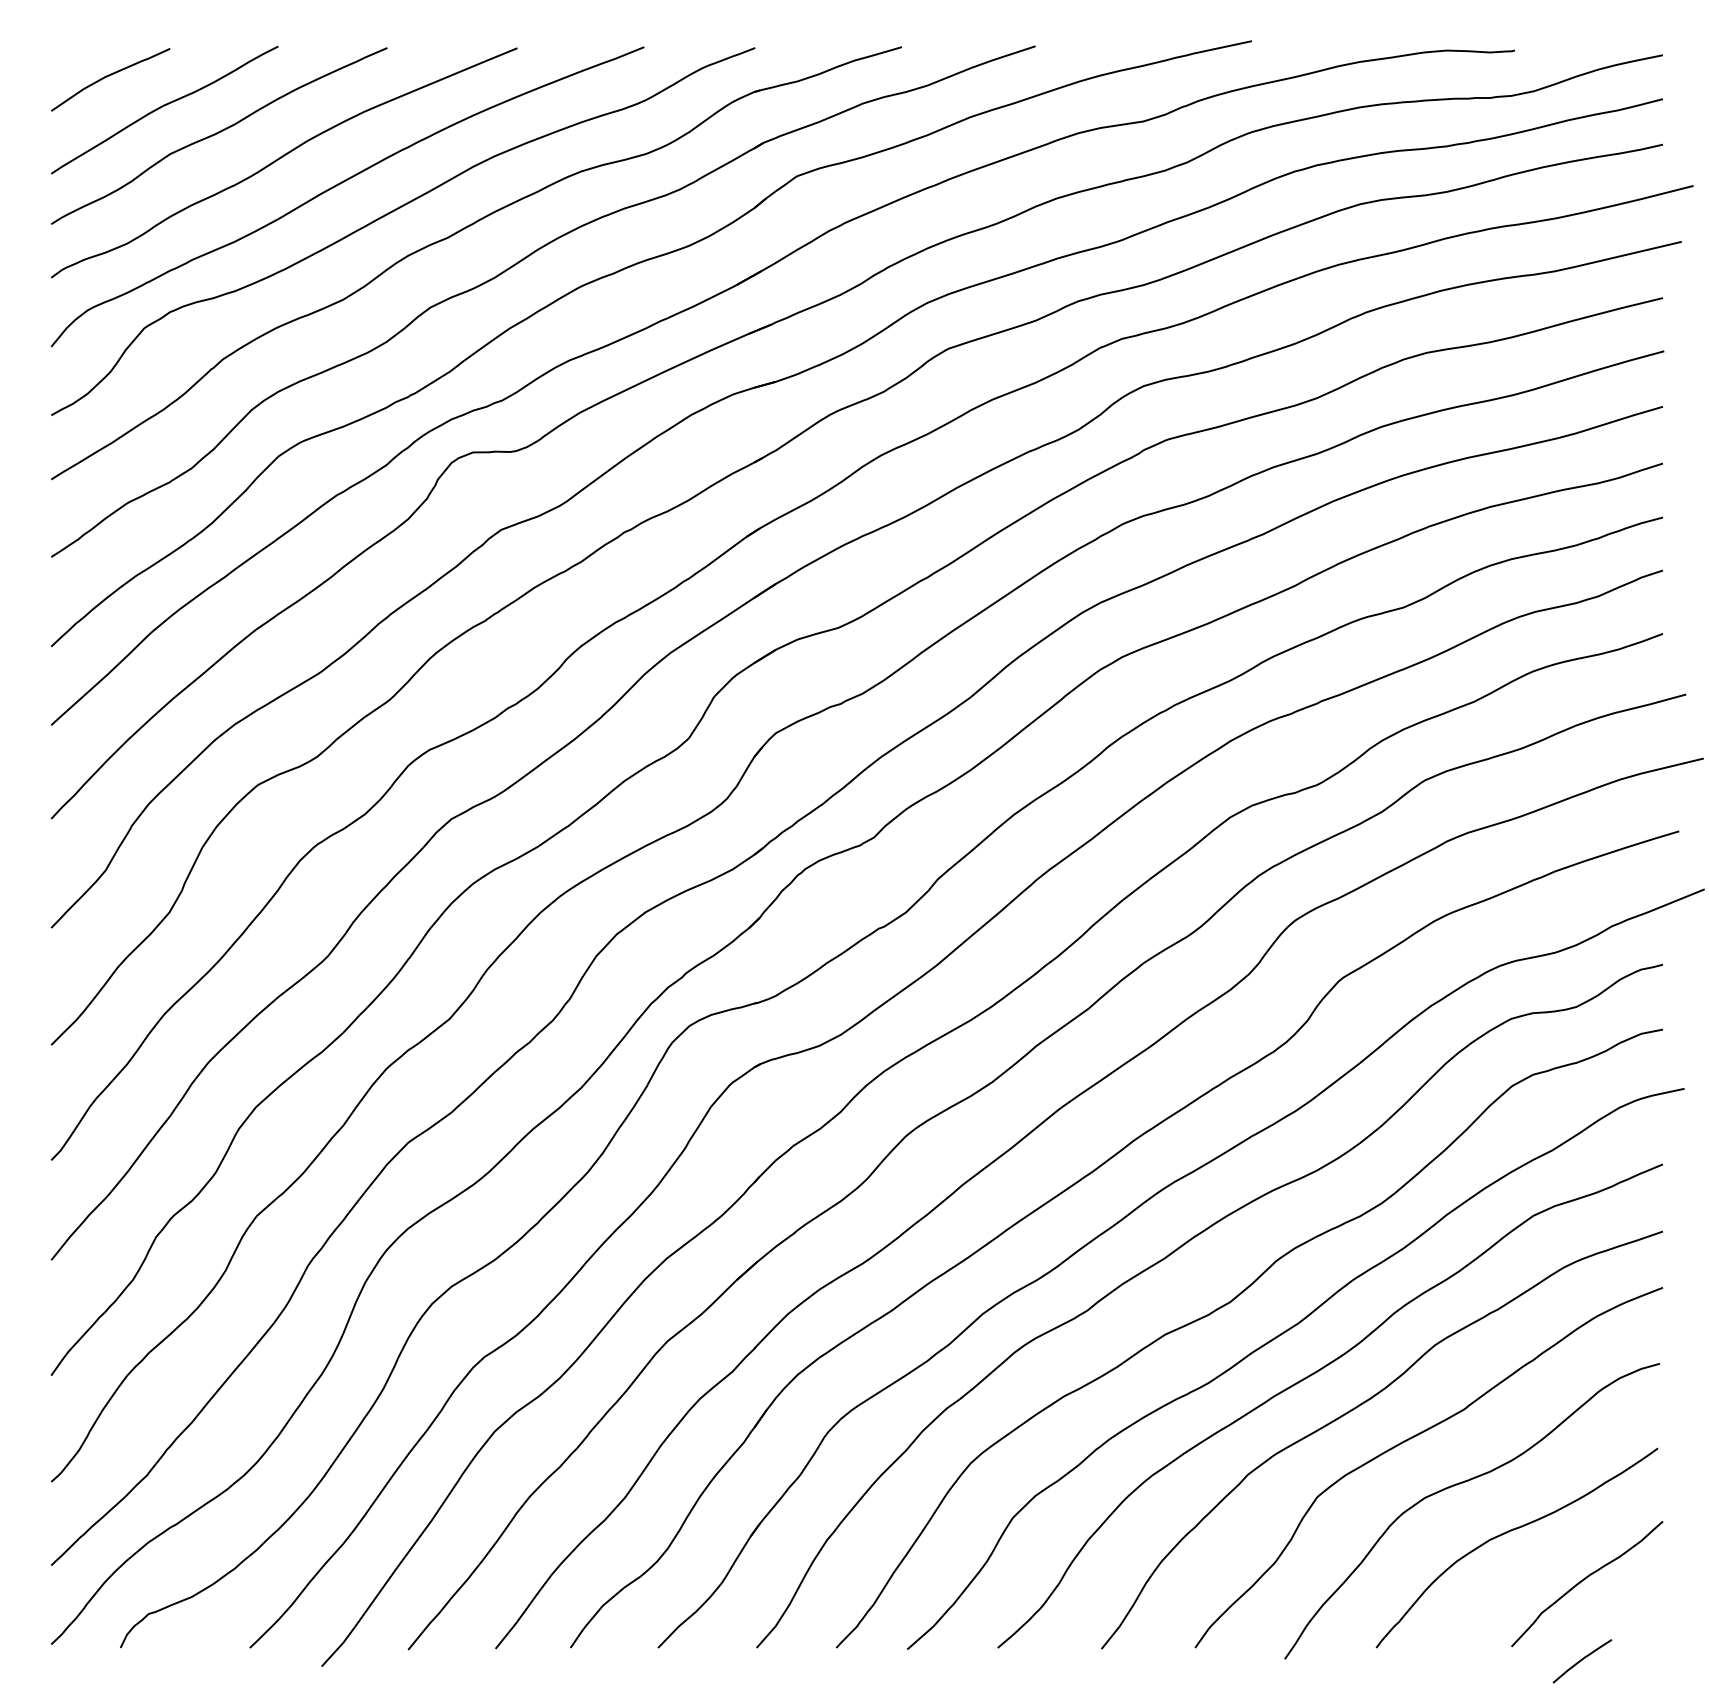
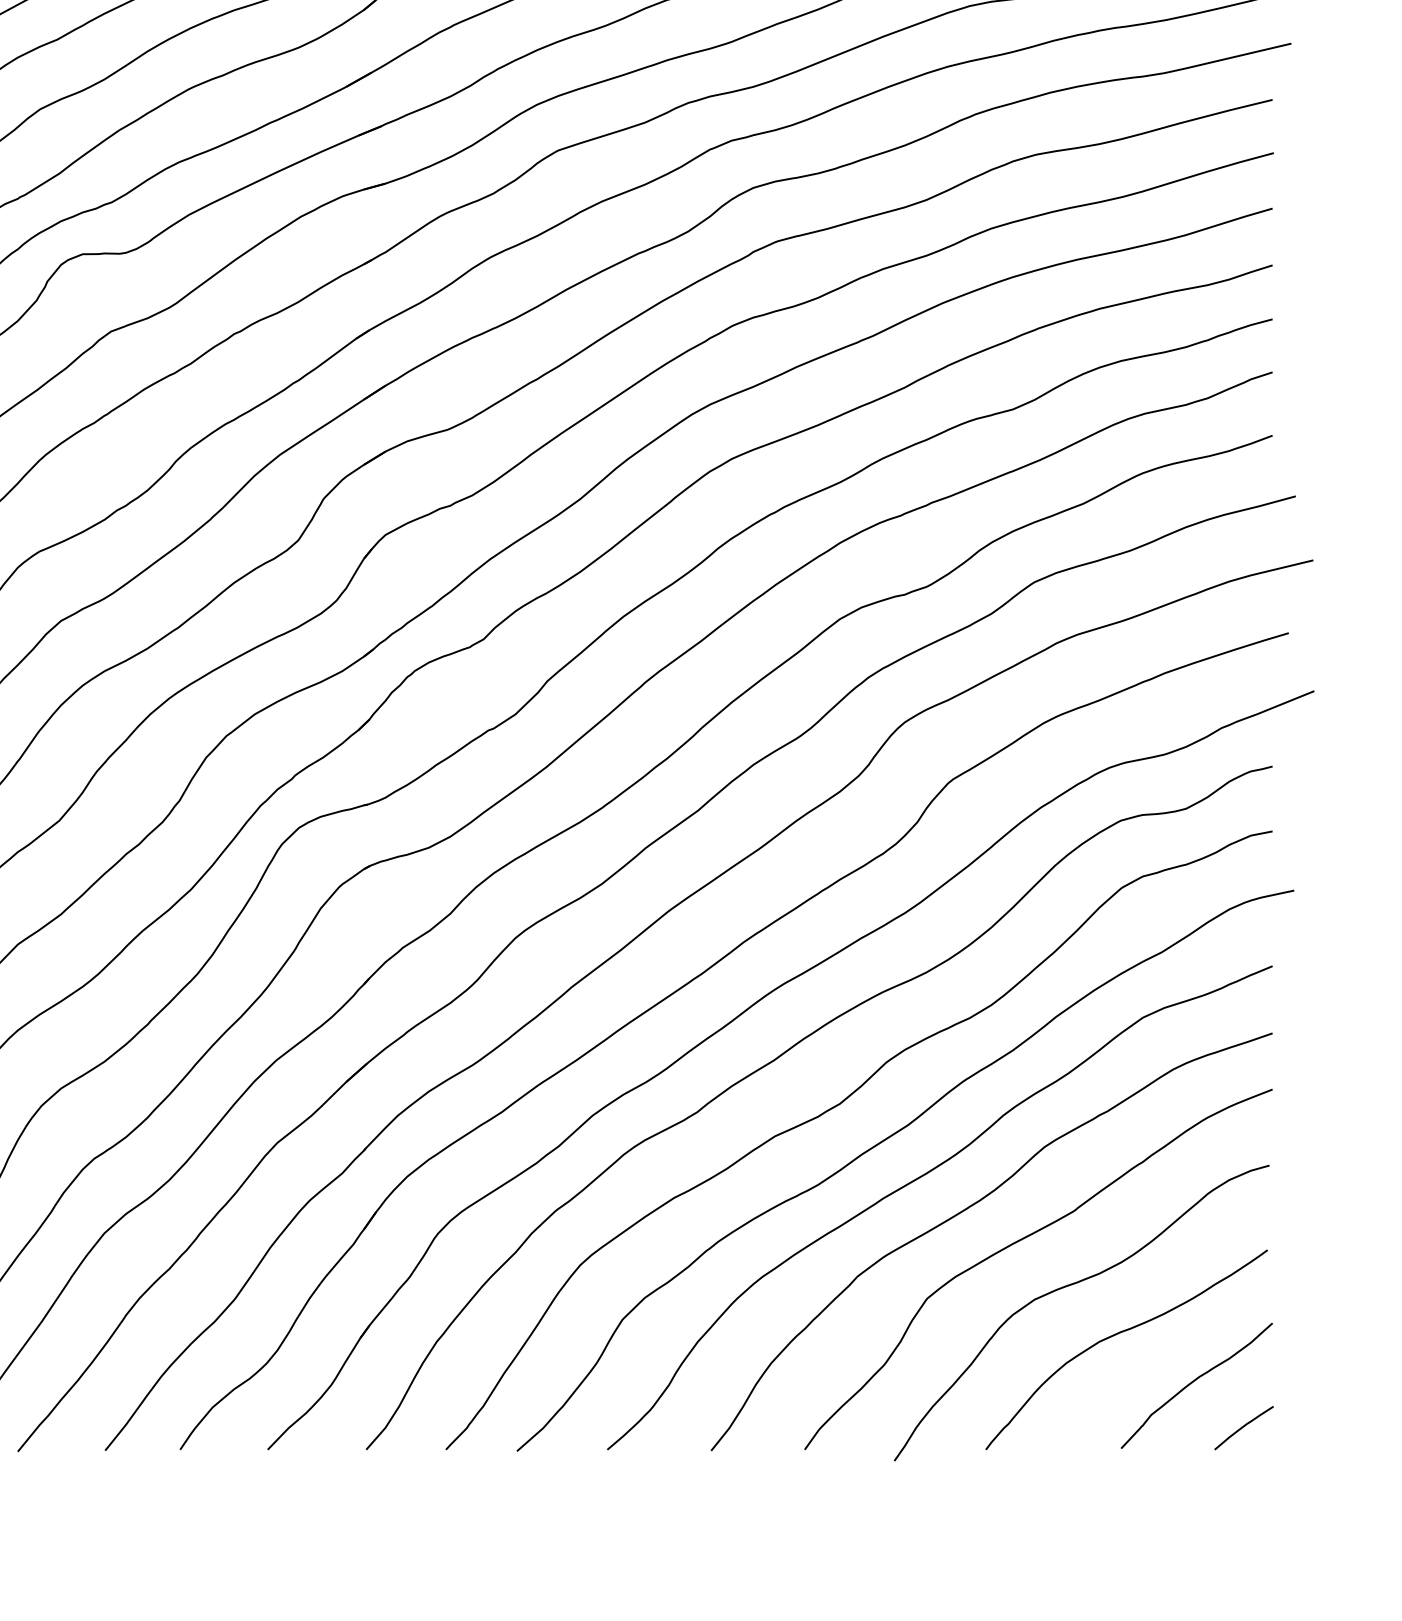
curve: (1582, 1660) -> (1244, 1427), moved

